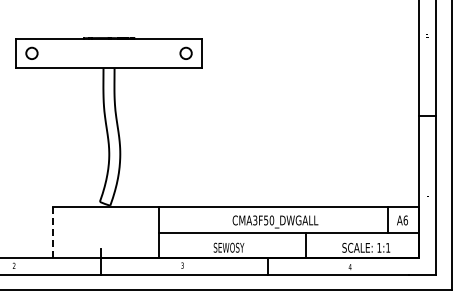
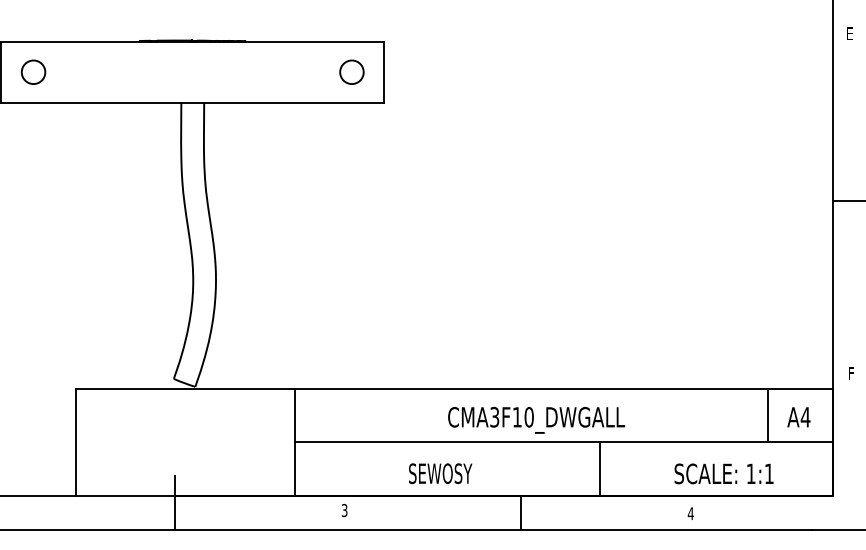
text: (266, 220) -> (517, 417), CMA3F50_DWGALL -> CMA3F10_DWGALL
text: (405, 220) -> (805, 417), A6 -> A4
line: (52, 232) -> (75, 442), dashed -> solid

